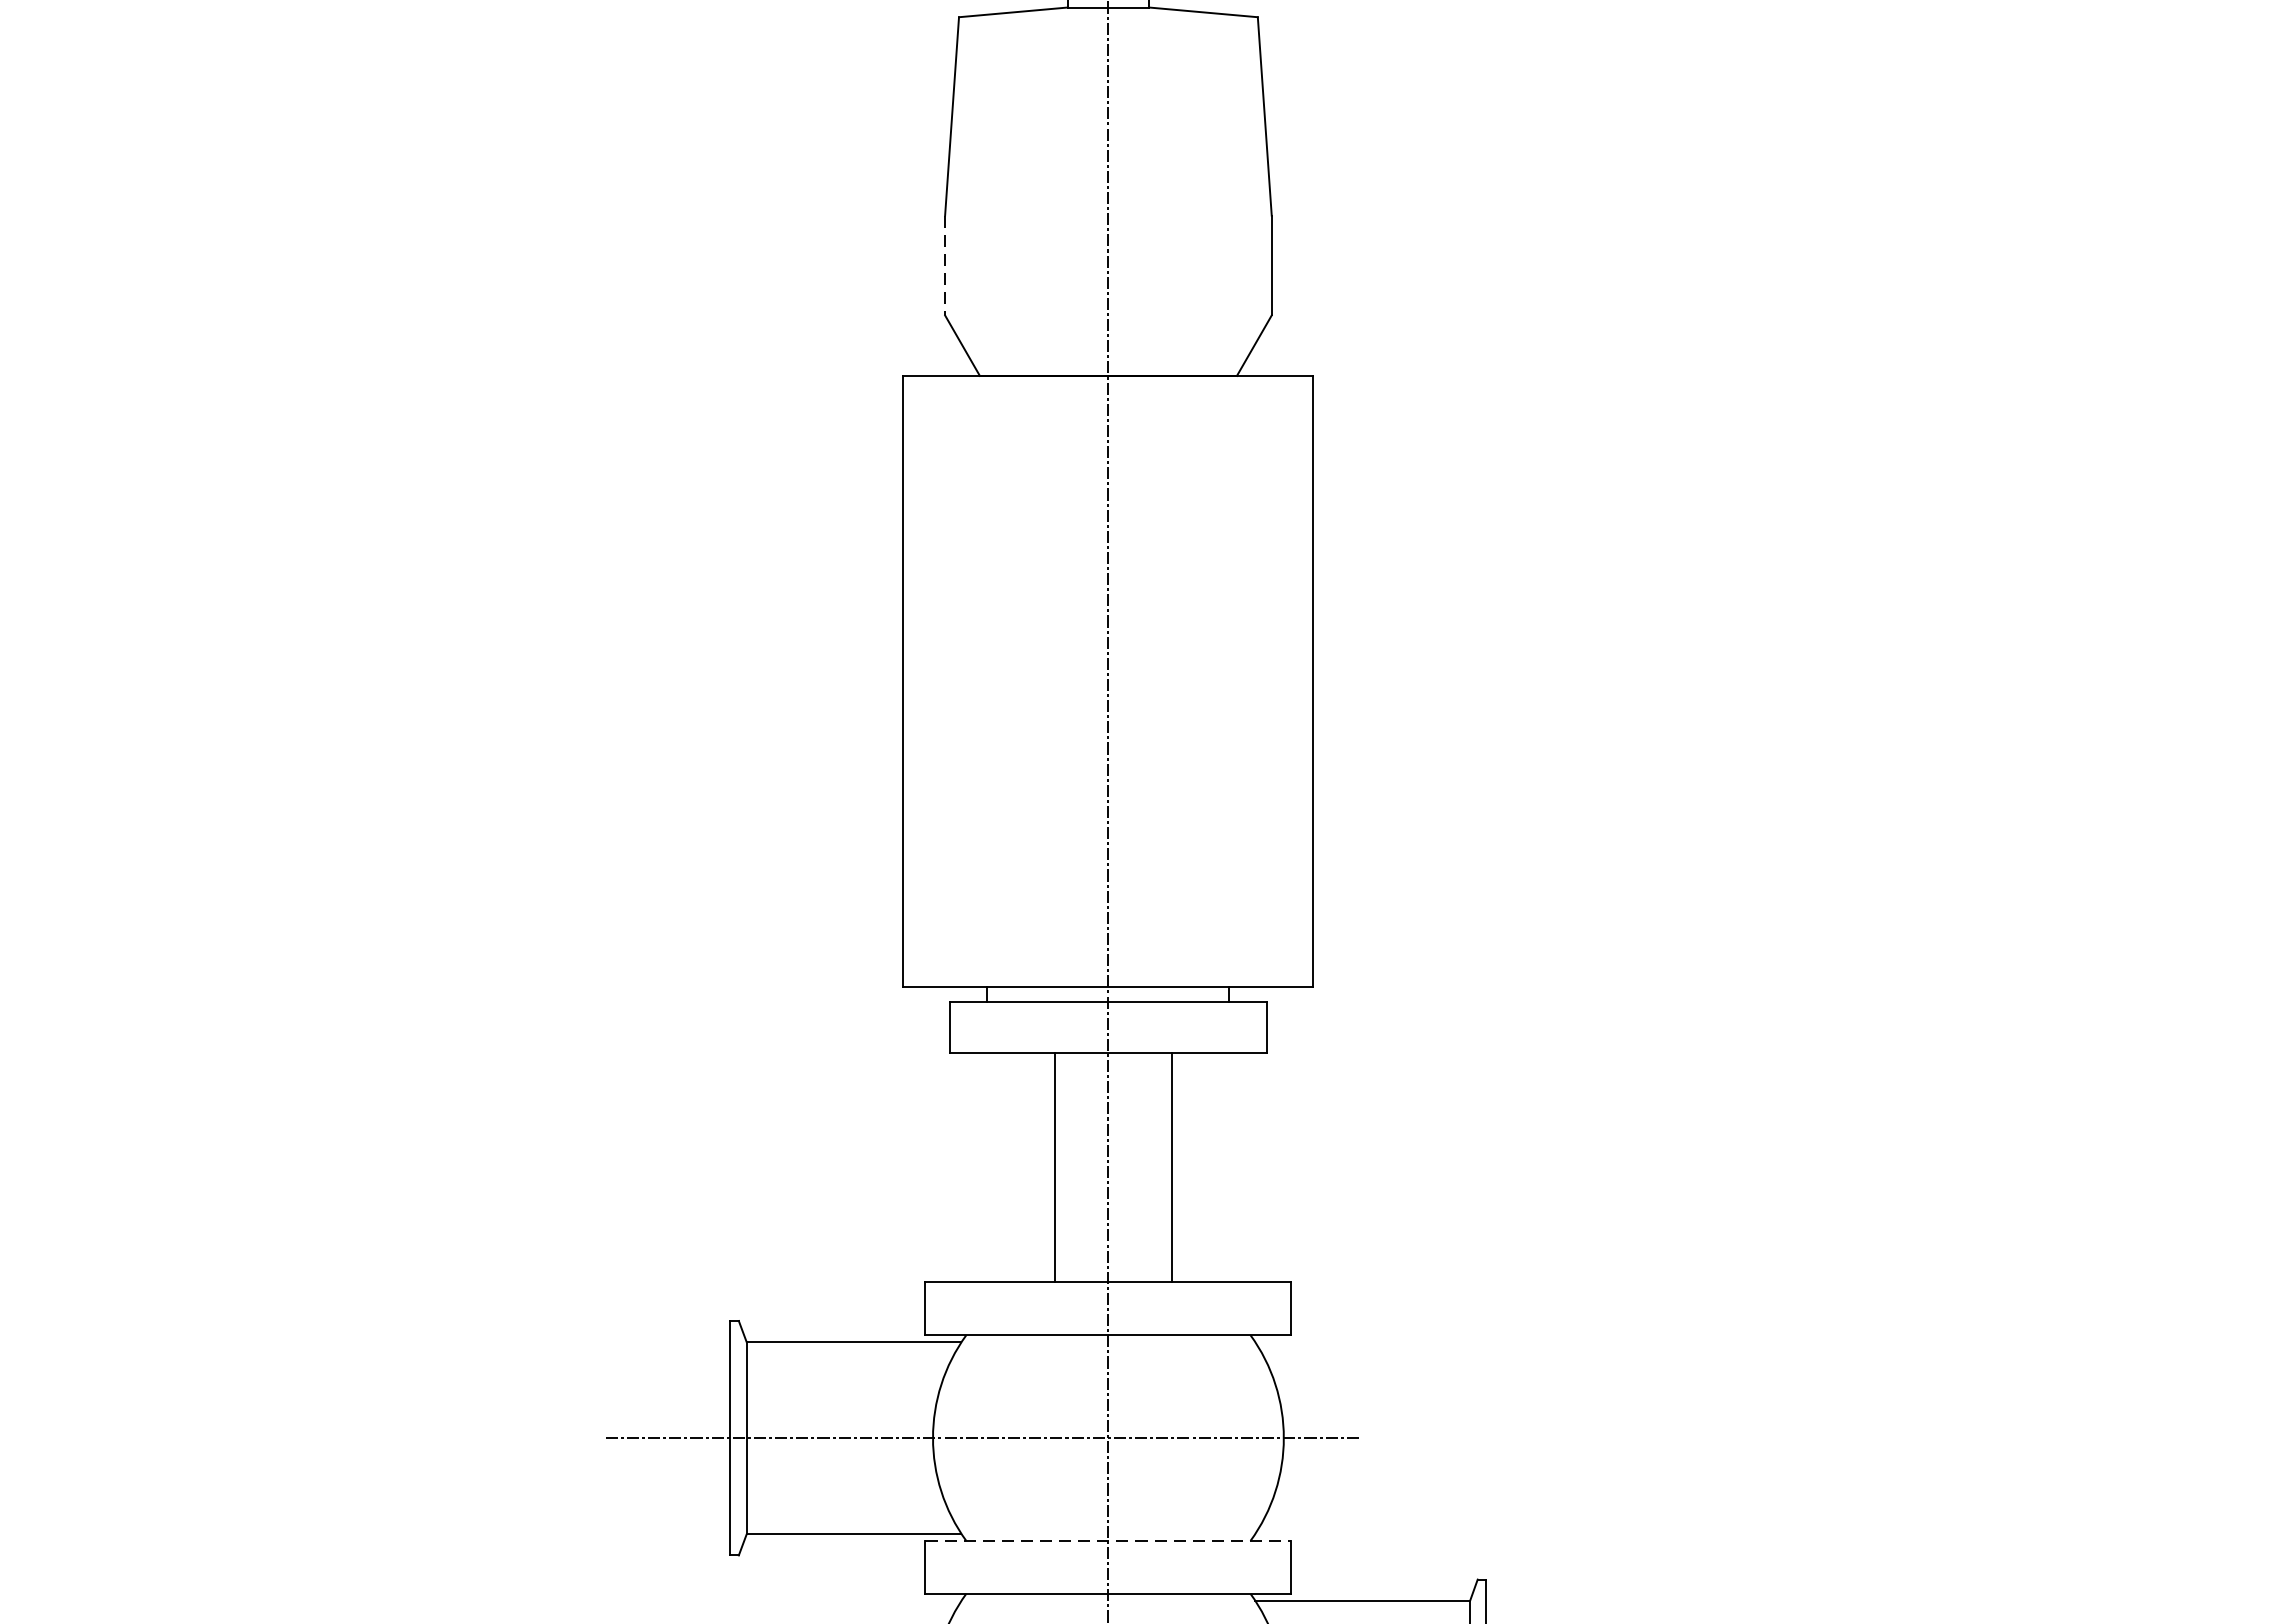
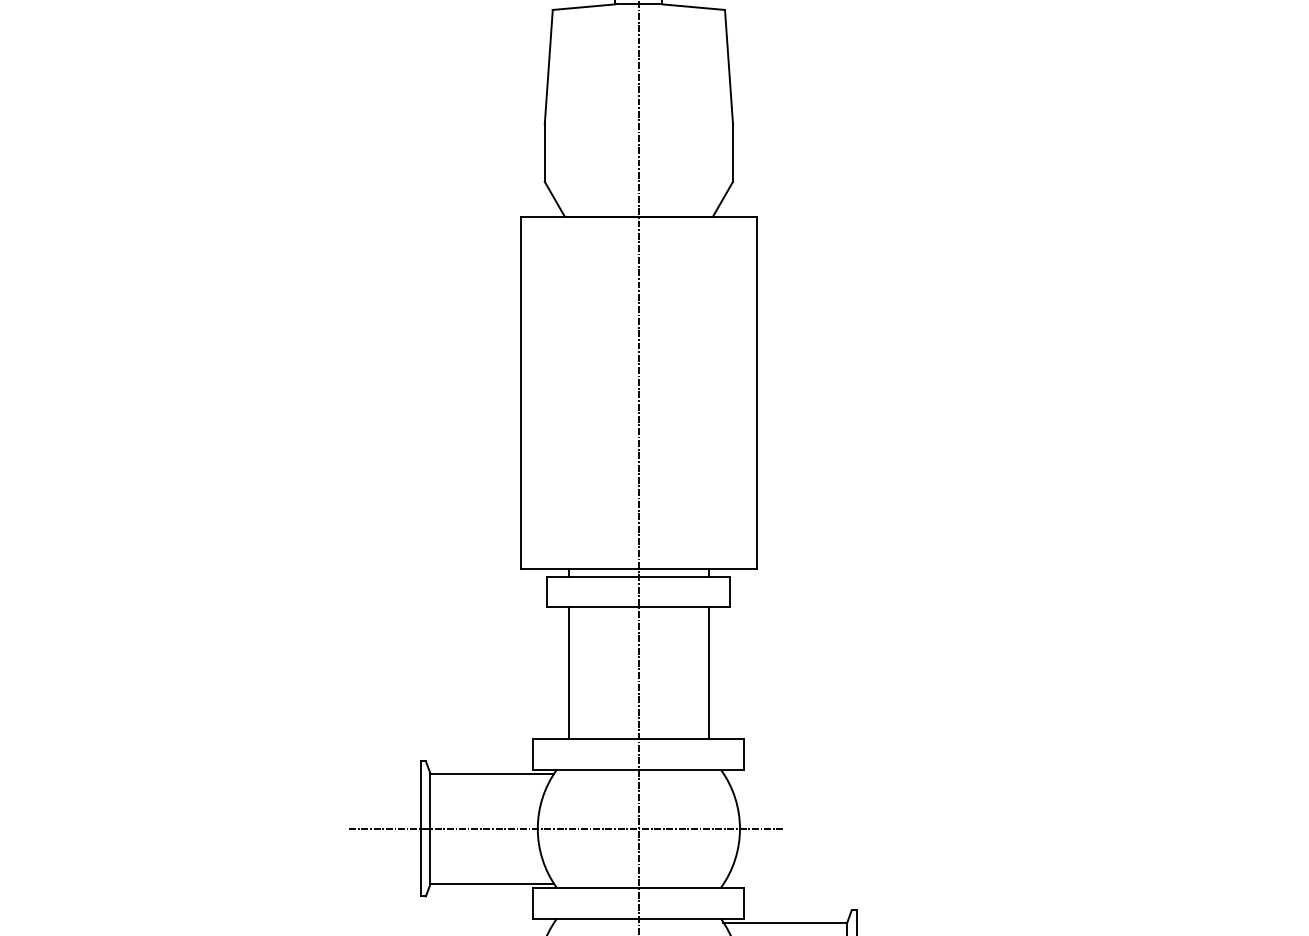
line: (944, 266) -> (544, 153), dashed -> solid
line: (1055, 1168) -> (569, 673), moved
line: (1171, 1168) -> (708, 673), moved
line: (1109, 1541) -> (639, 888), dashed -> solid

